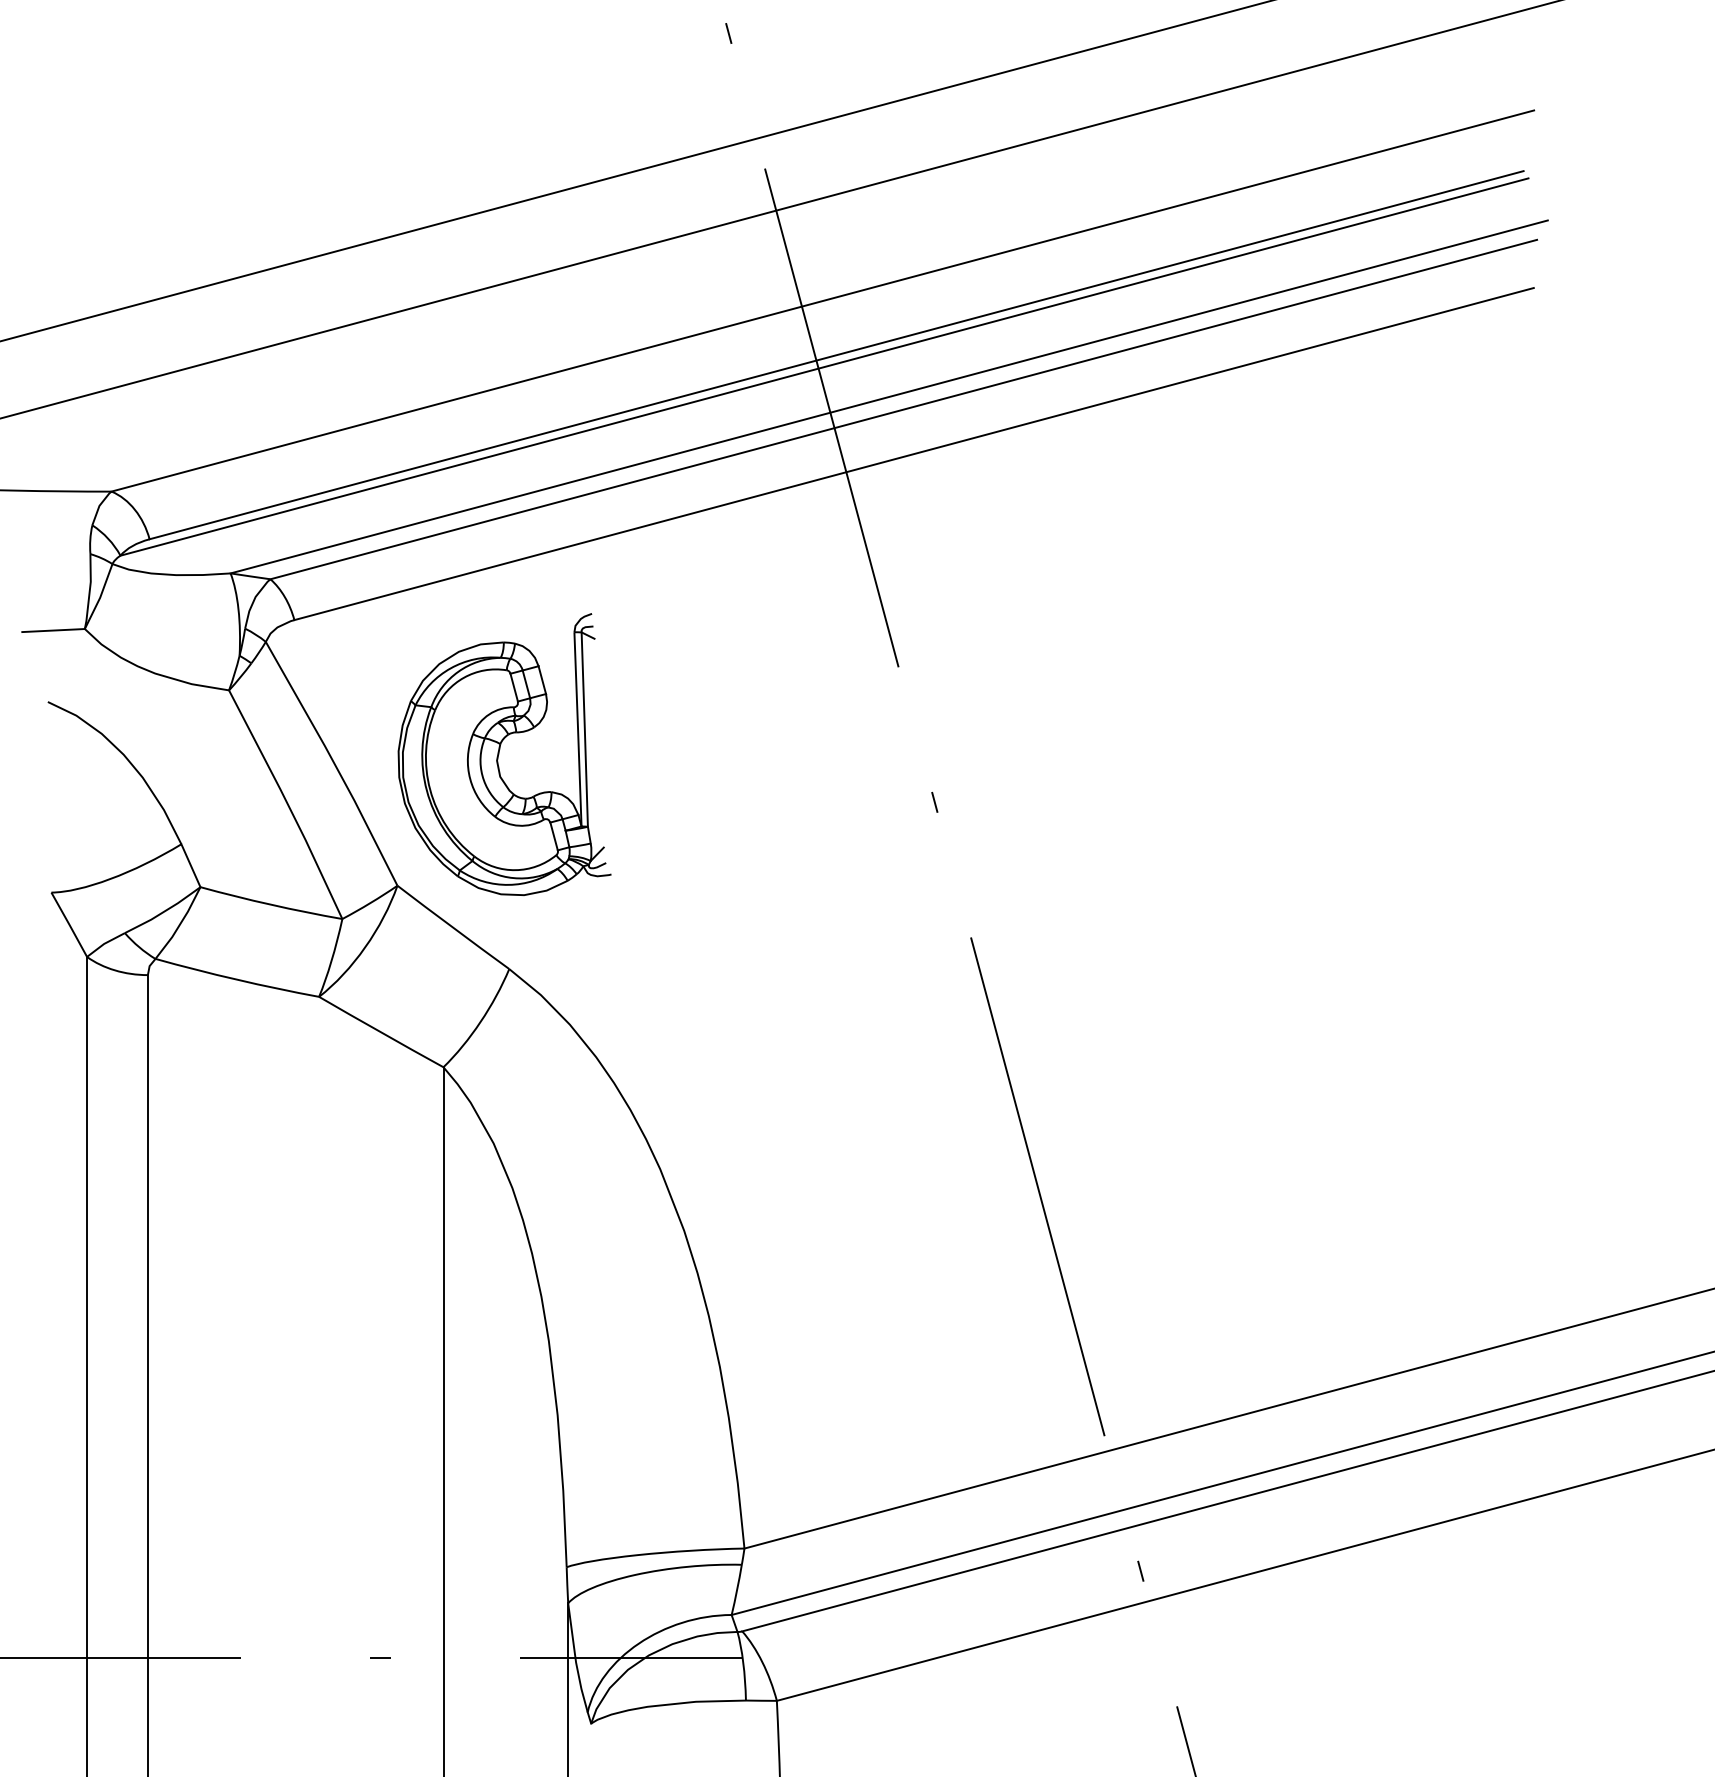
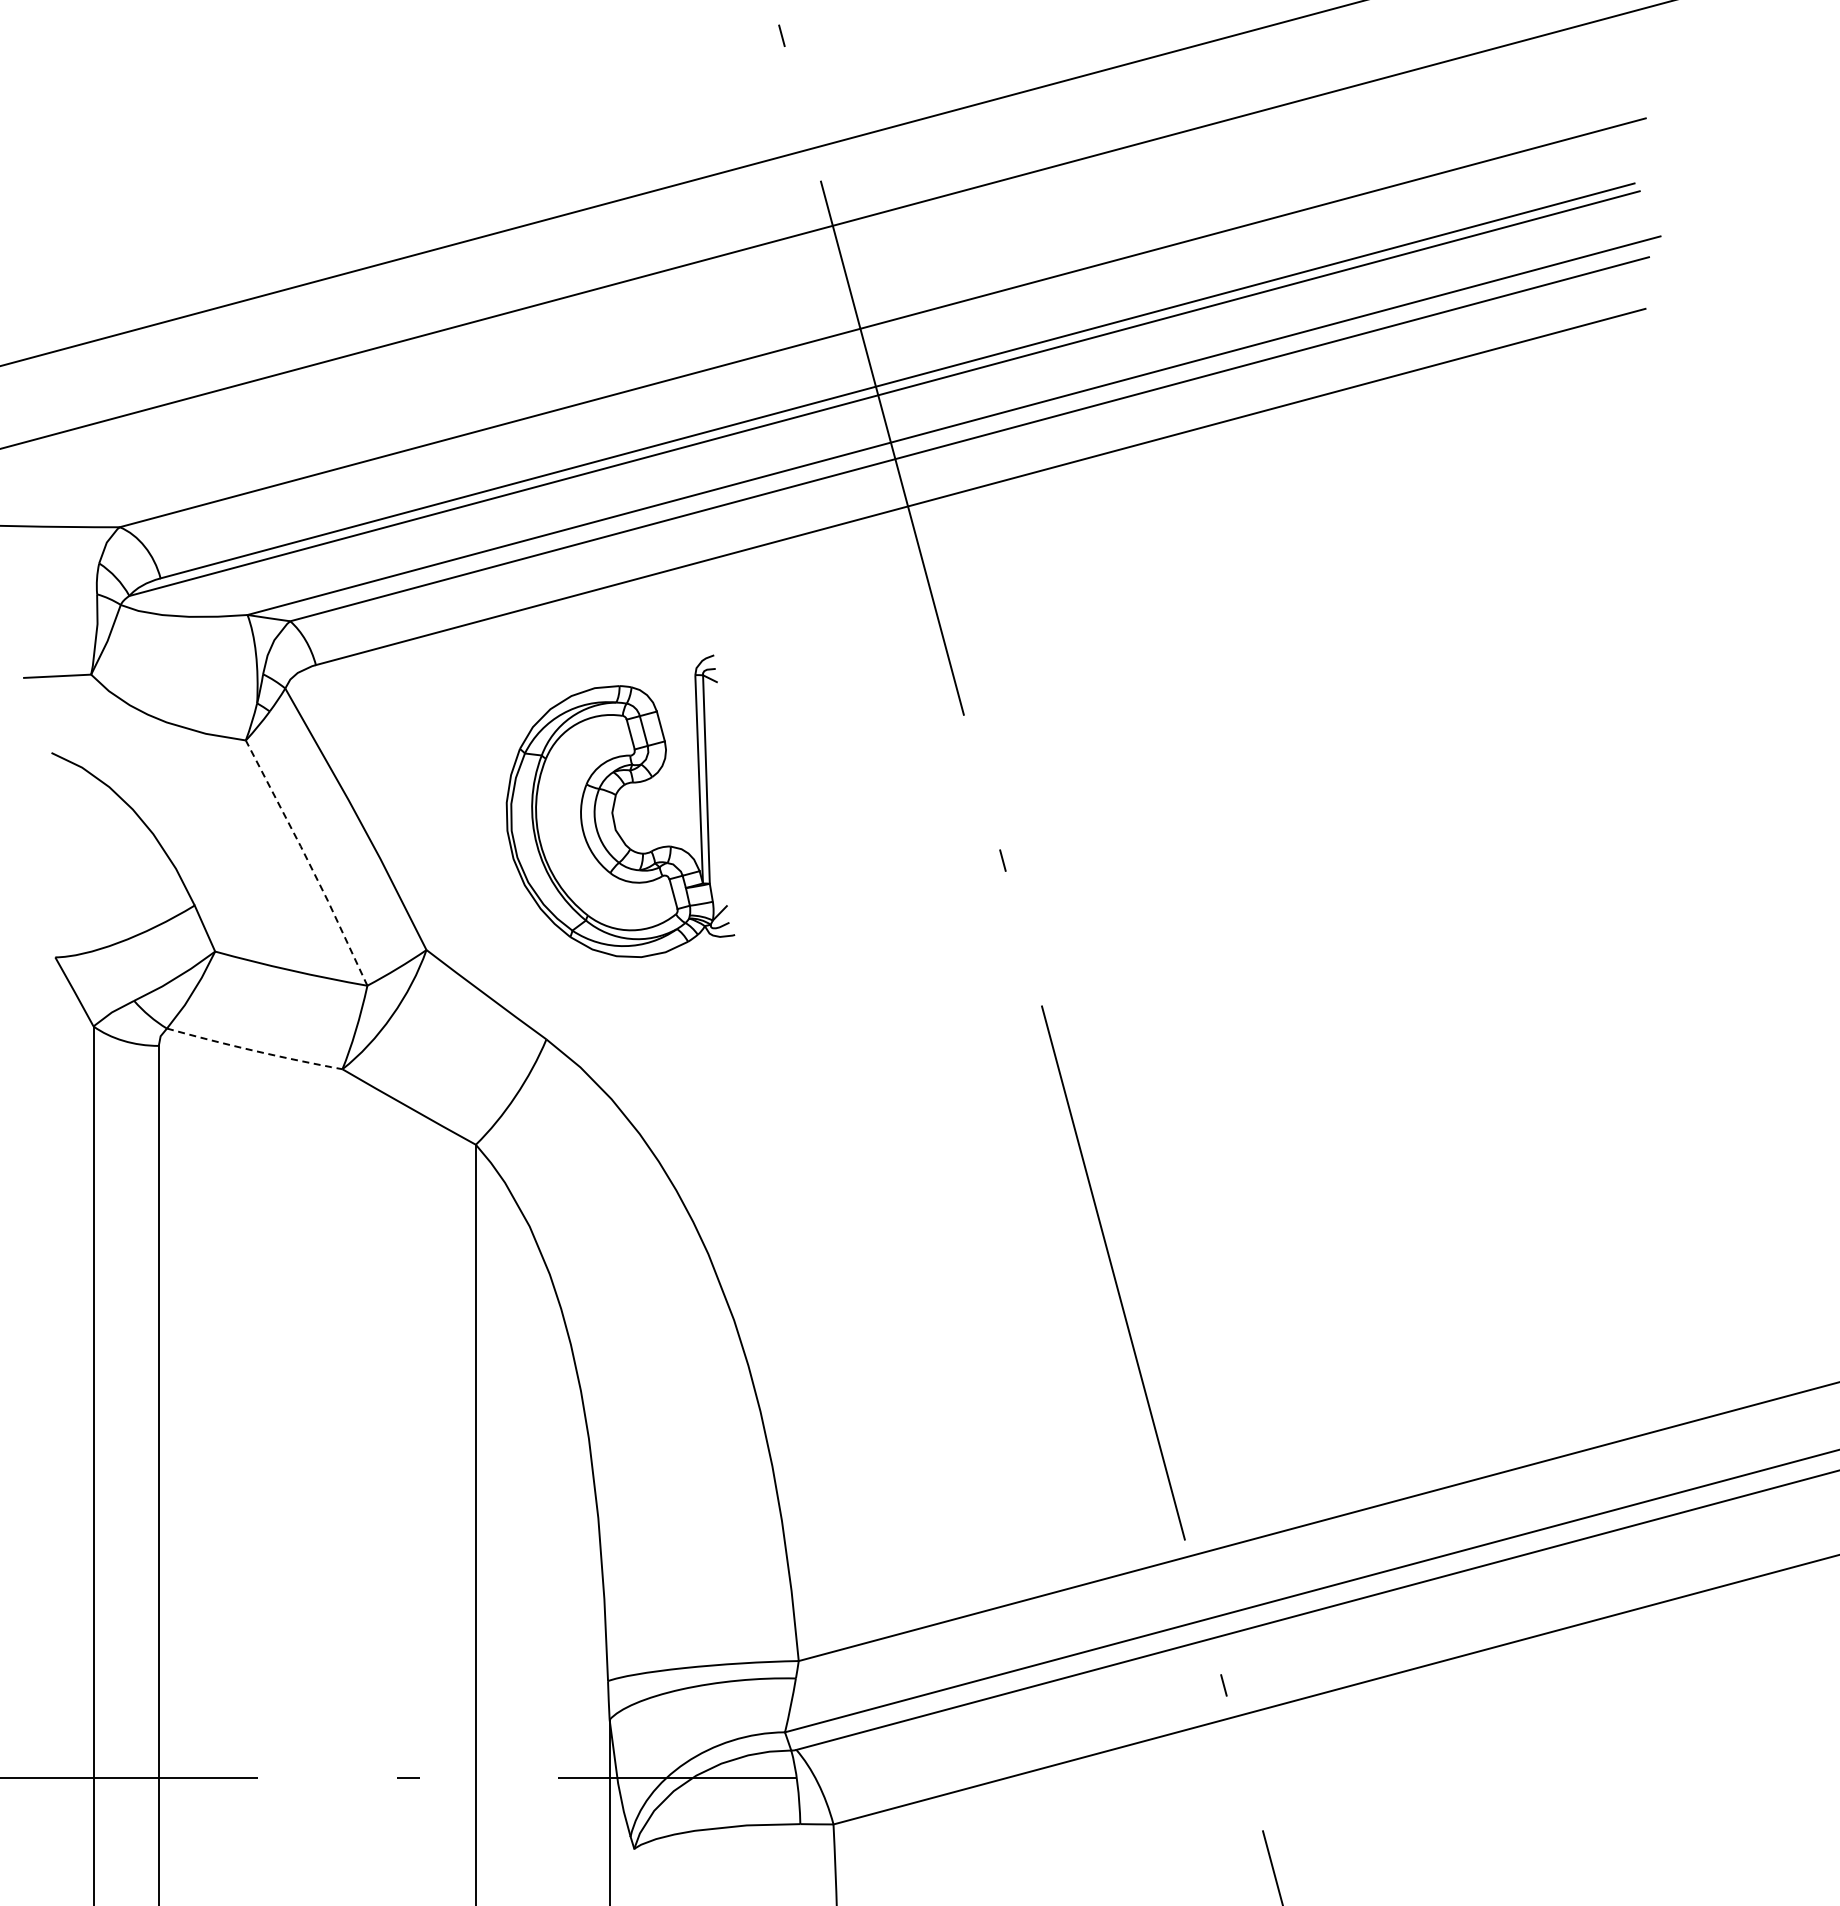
part: (504, 753) -> (620, 805), moved
line: (287, 804) -> (308, 862), solid -> dashed
arc: (237, 979) -> (254, 1050), solid -> dashed

